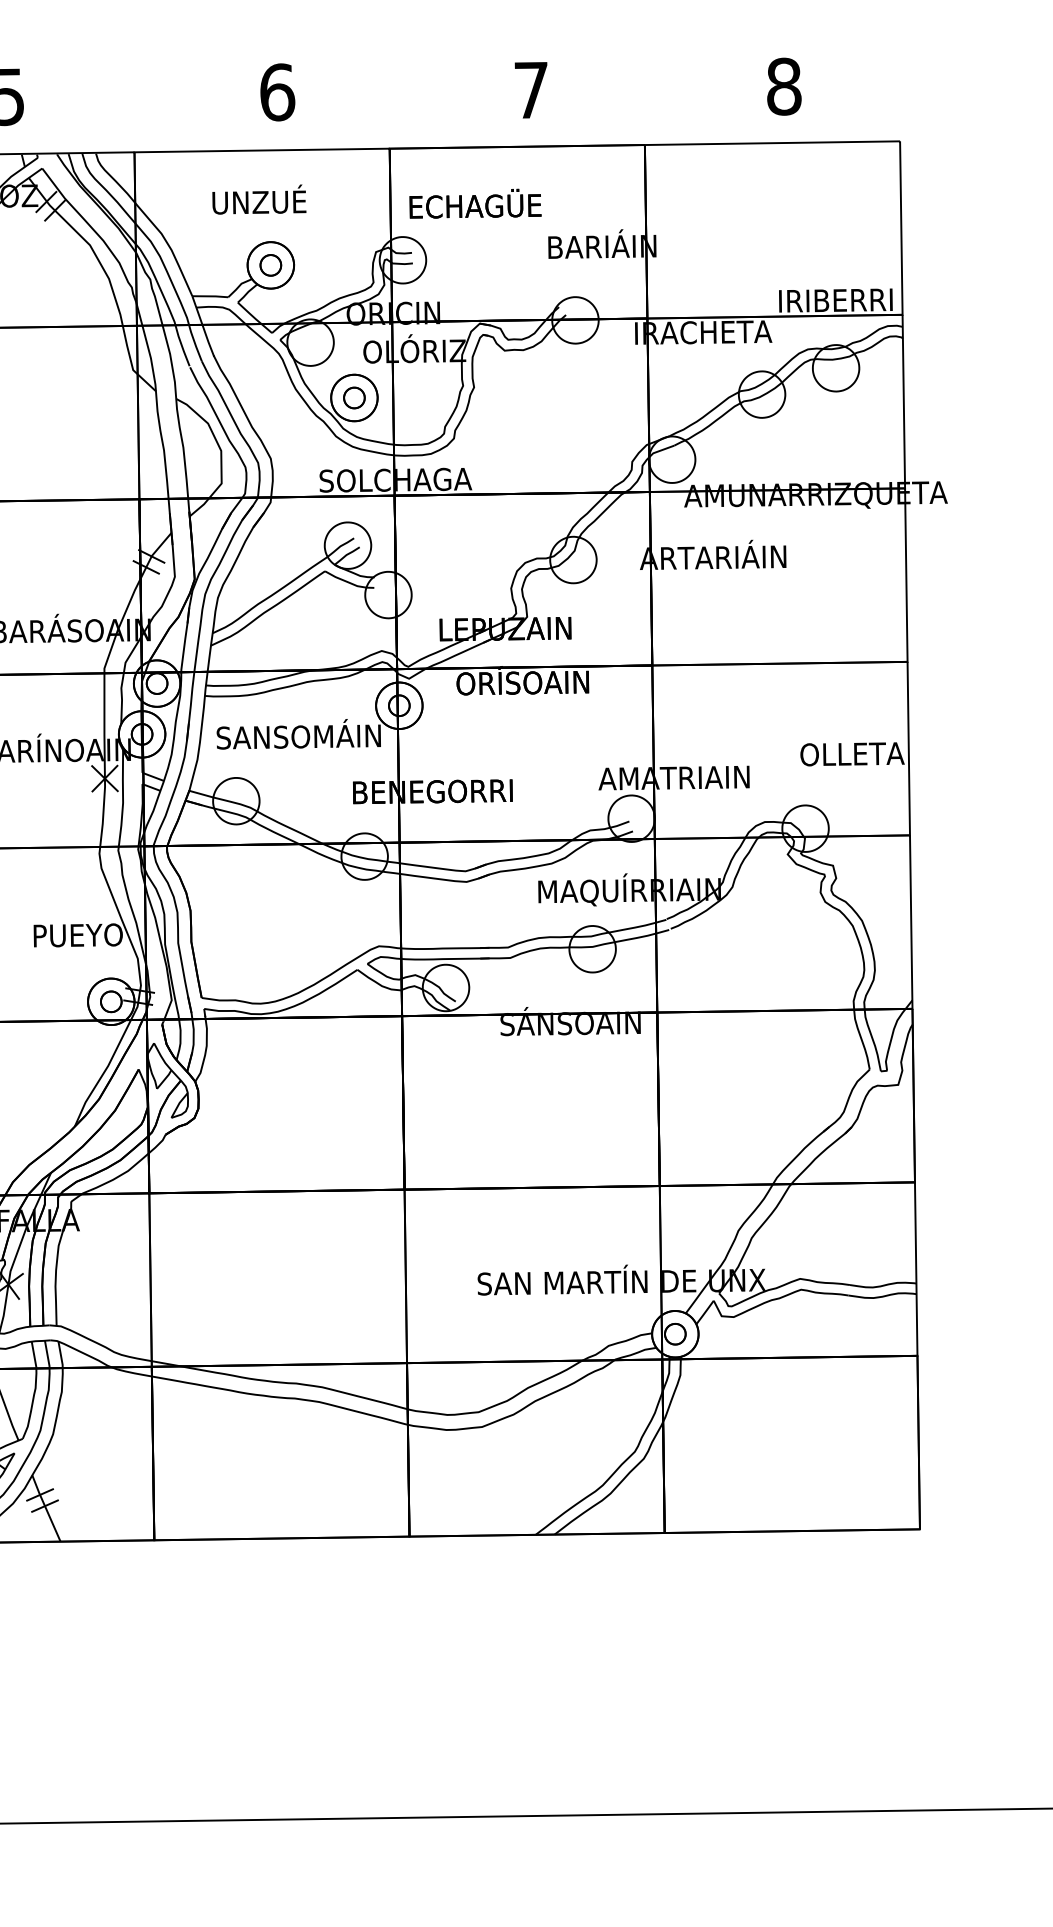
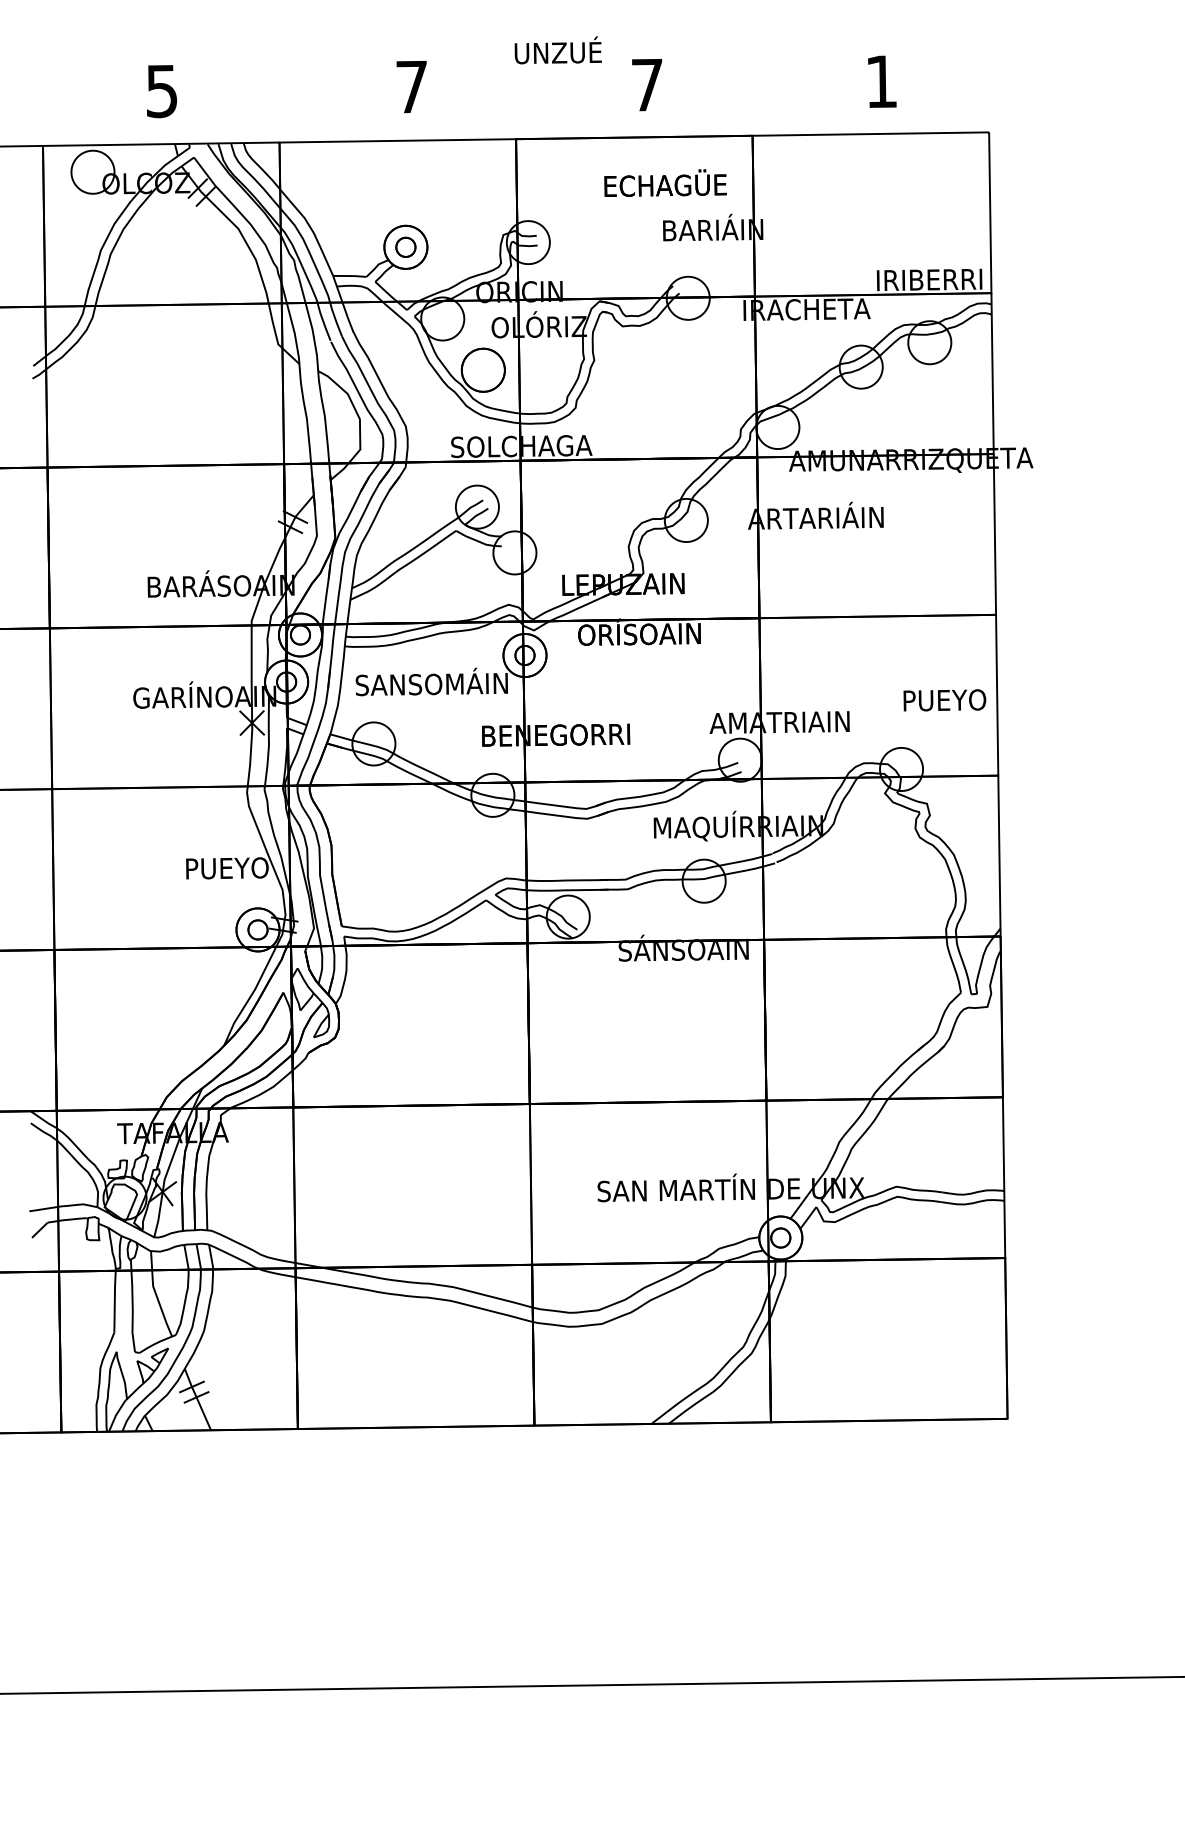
text: (783, 86) -> (881, 81), 8 -> 1
text: (277, 91) -> (412, 86), 6 -> 7
text: (258, 199) -> (557, 50), moved
text: (475, 202) -> (665, 182), moved
part: (353, 397) -> (482, 369), removed
text: (851, 754) -> (944, 700), OLLETA -> PUEYO

